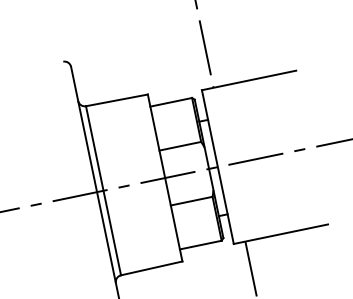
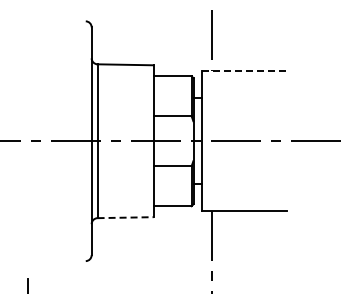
line: (249, 80) -> (244, 71), solid -> dashed
line: (152, 268) -> (126, 217), solid -> dashed

